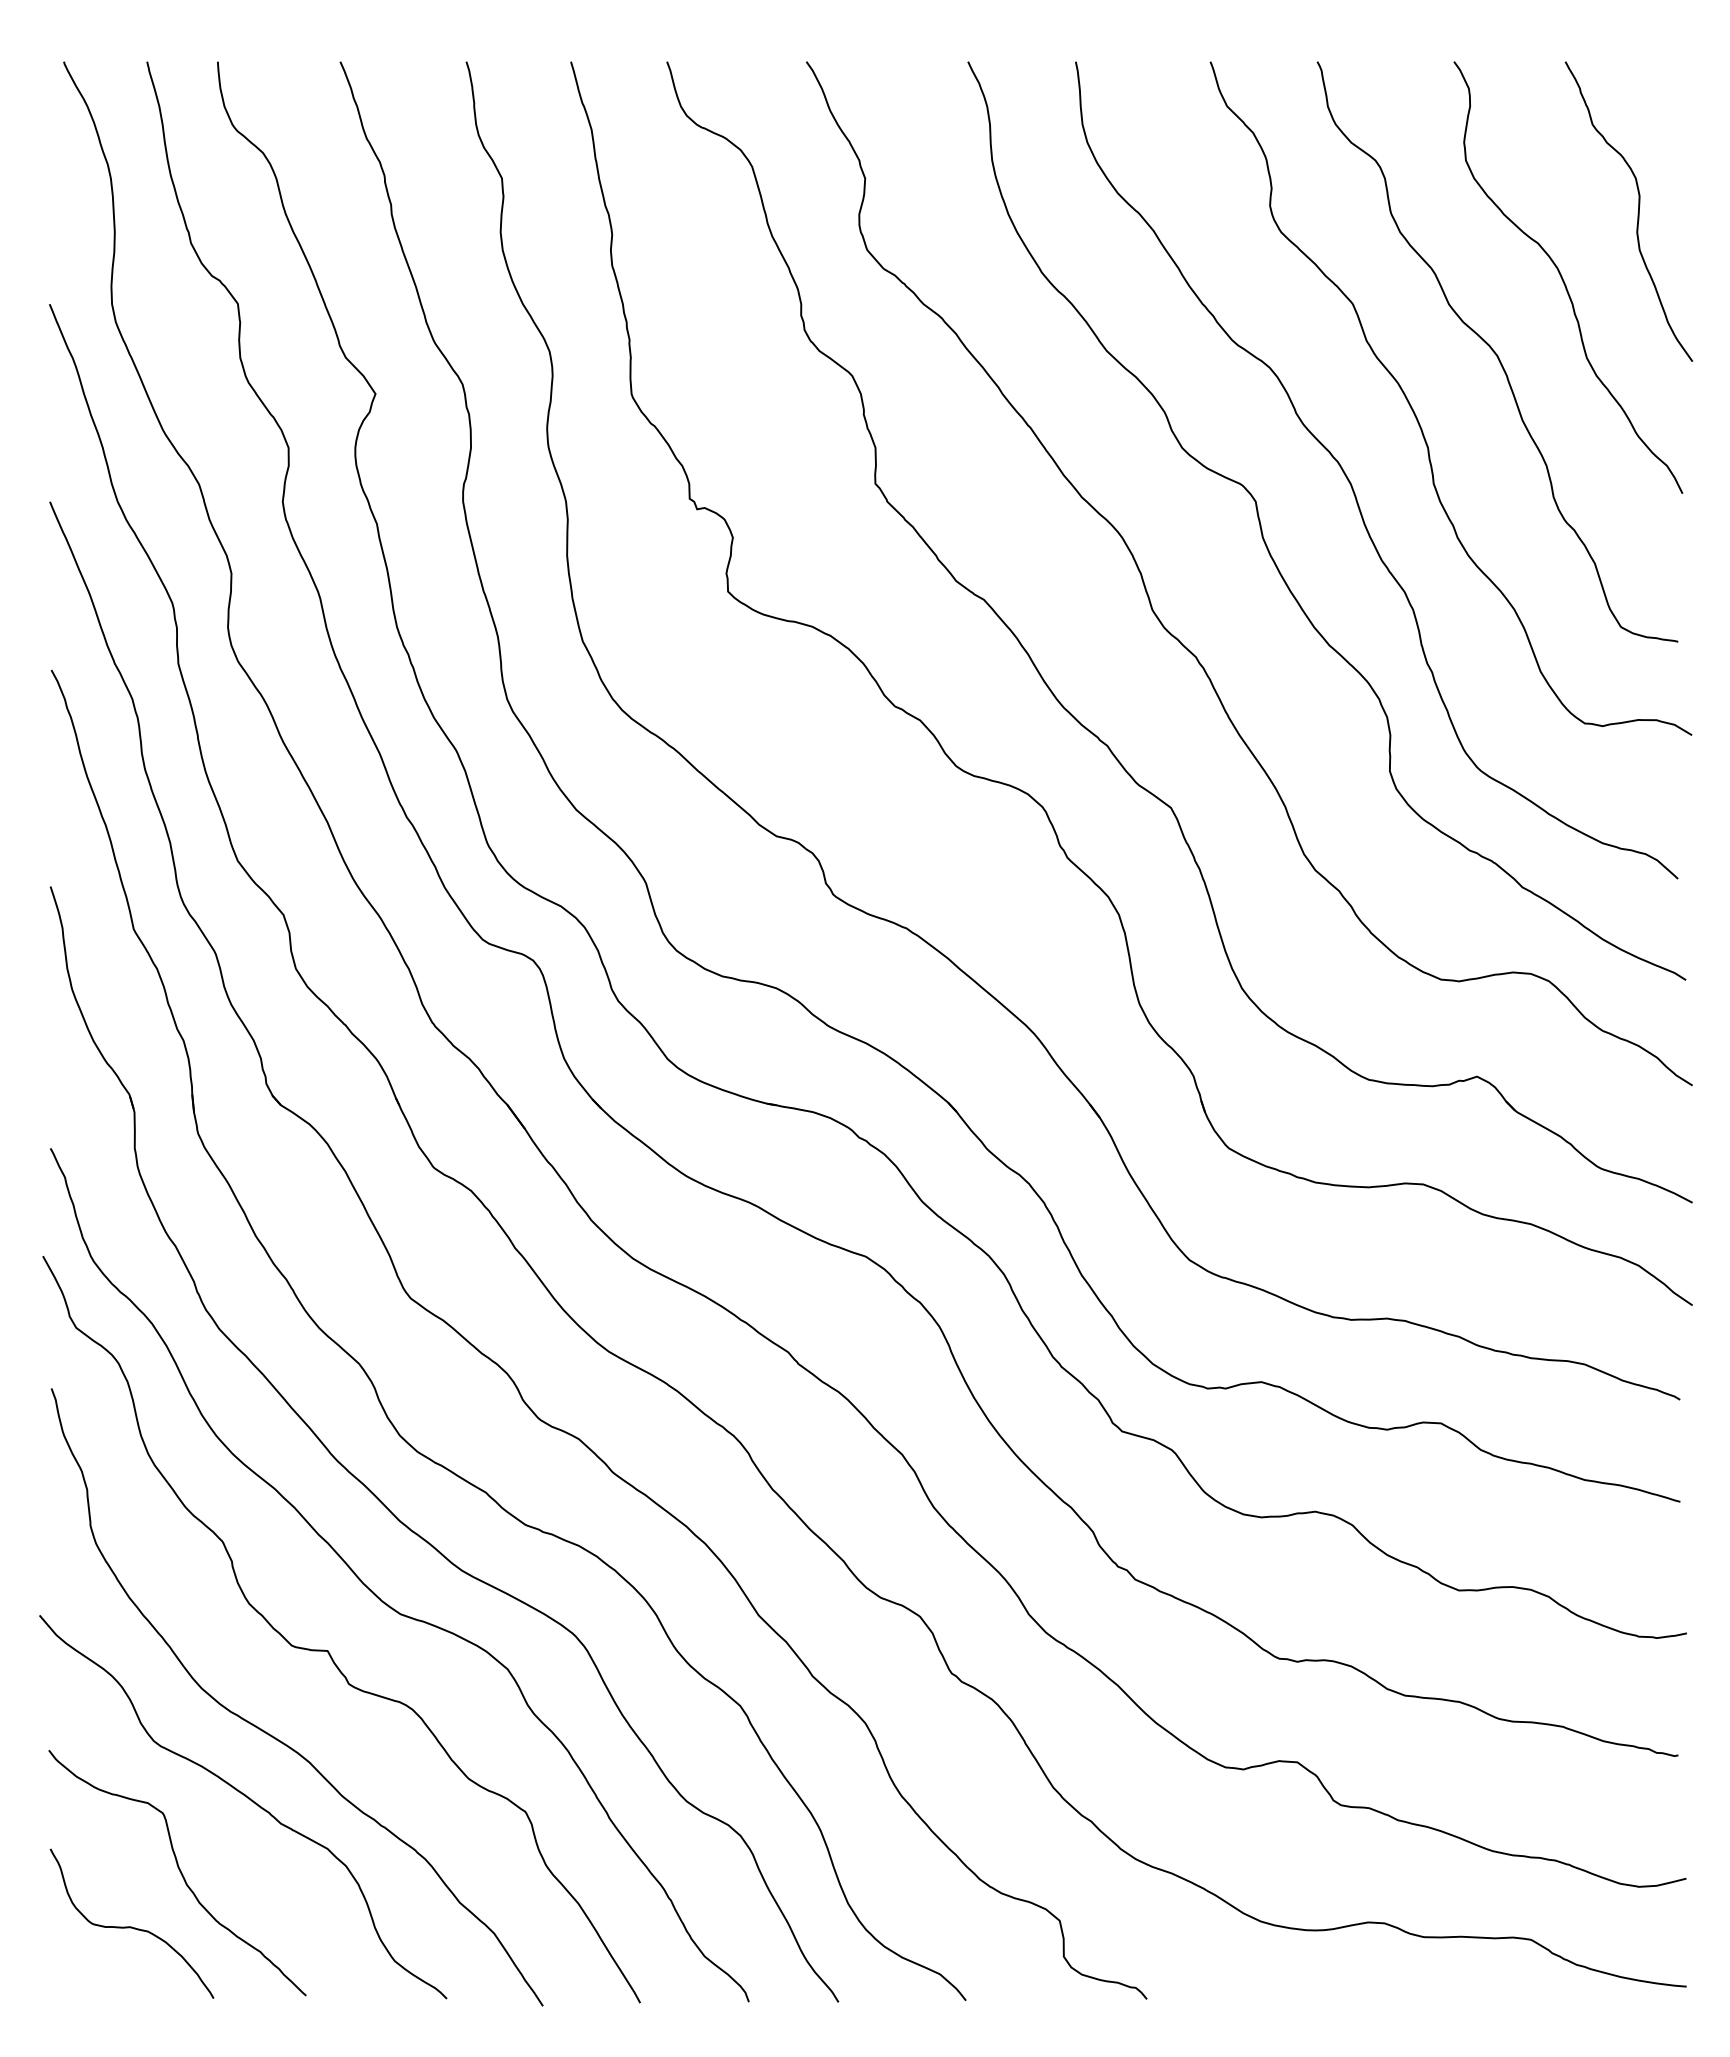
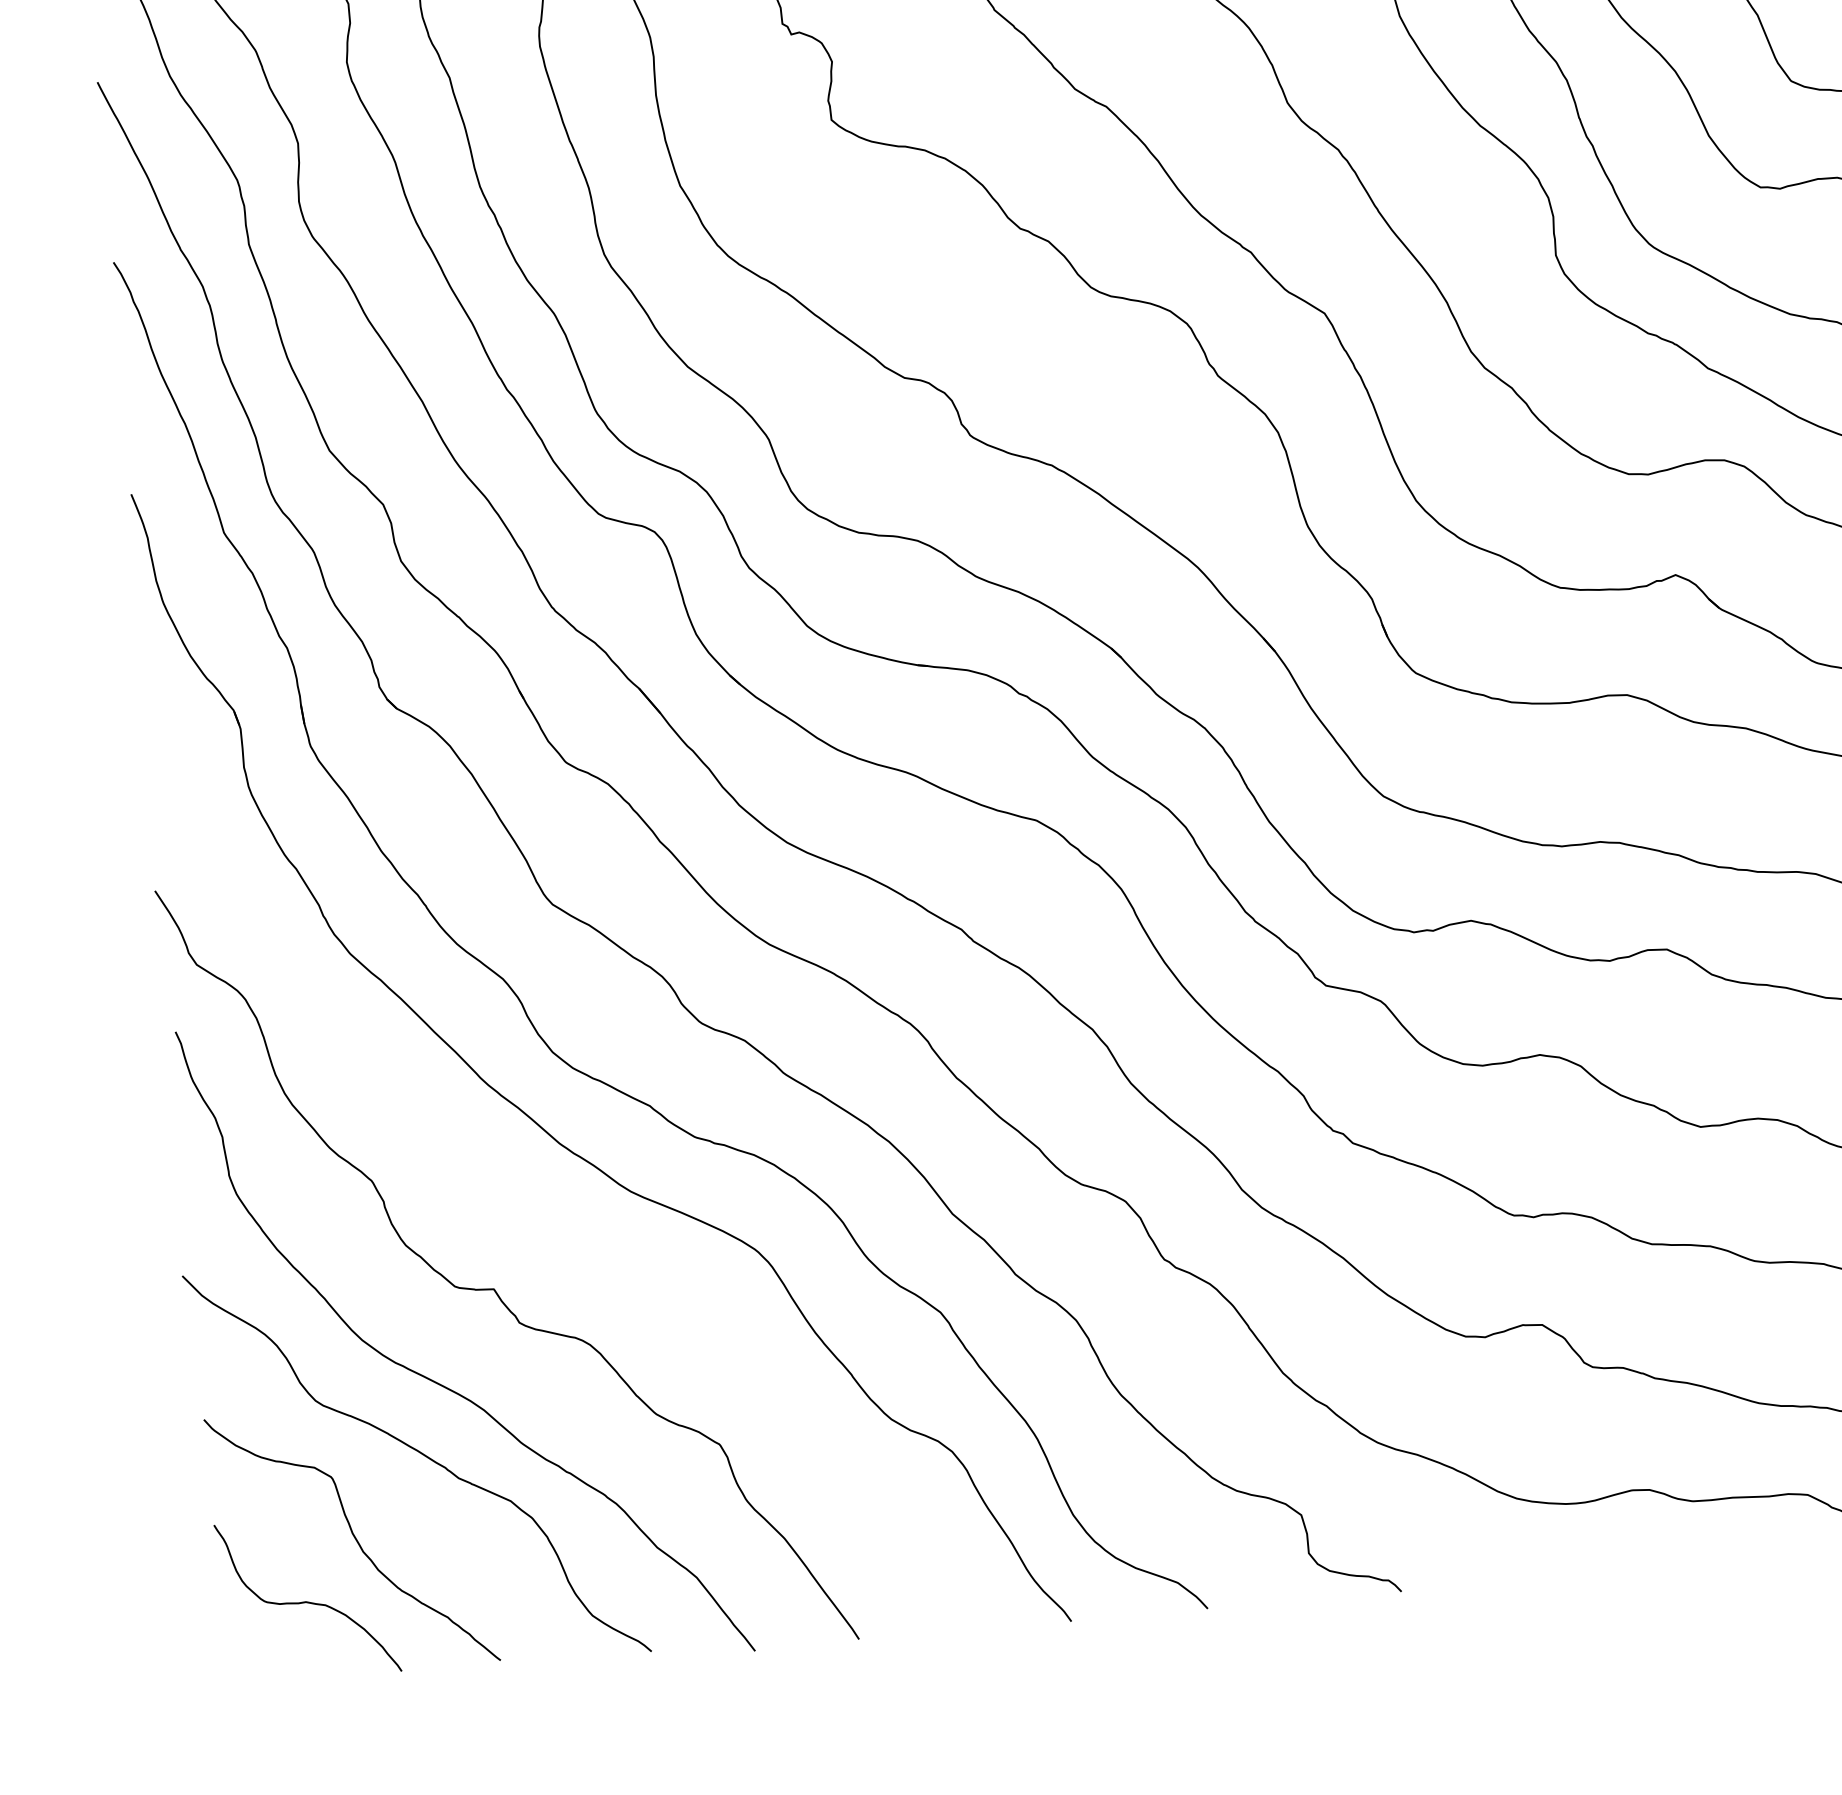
curve: (378, 1596) -> (543, 1226), removed

